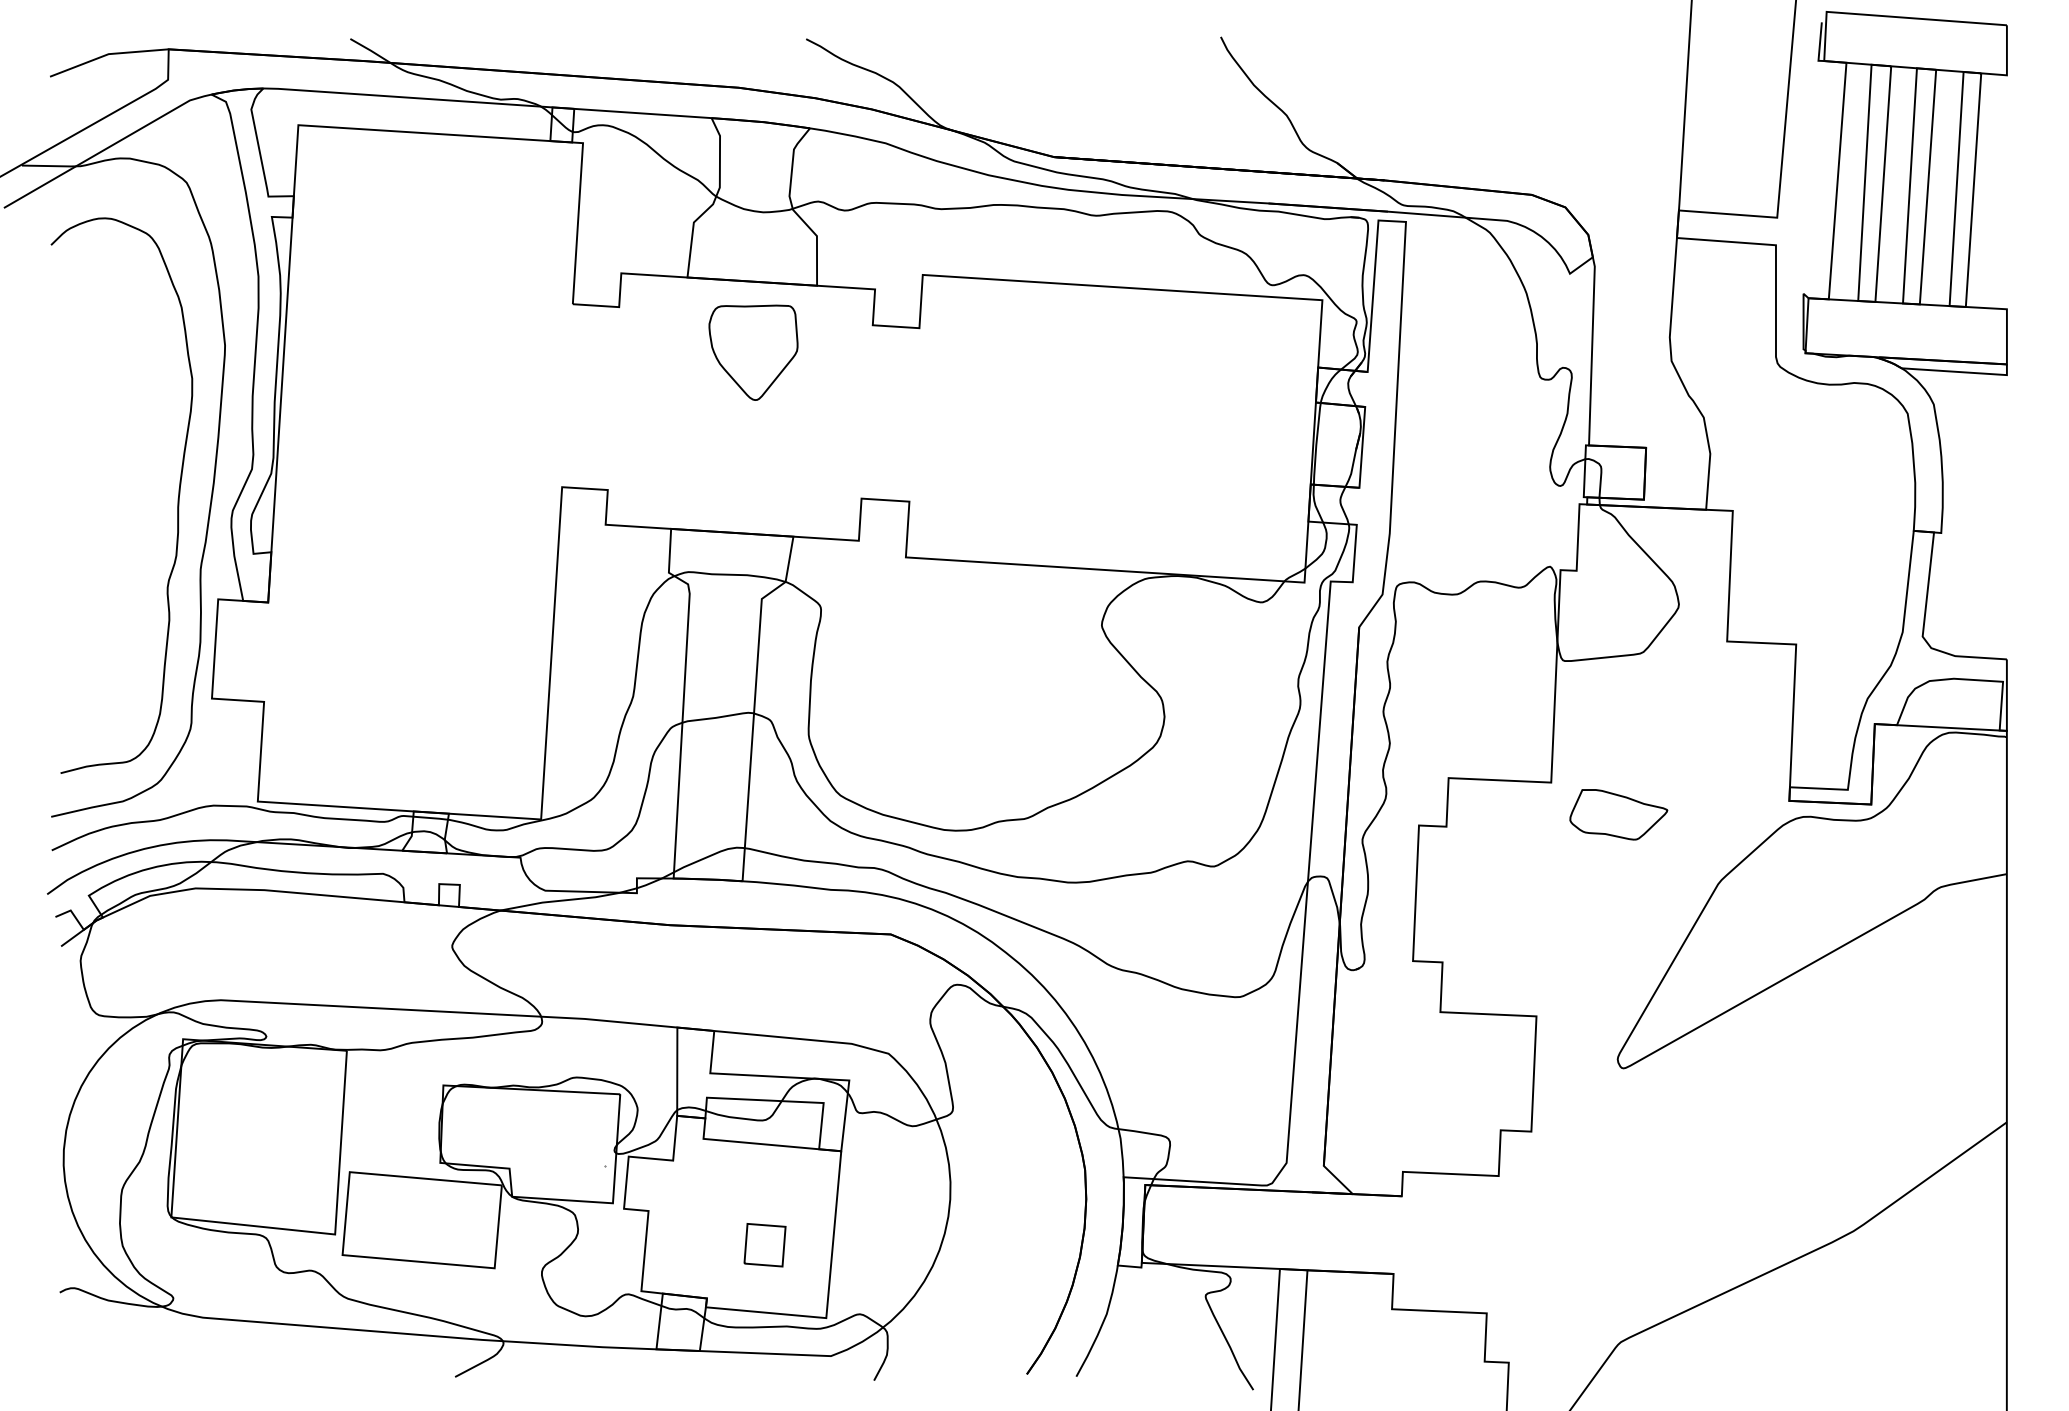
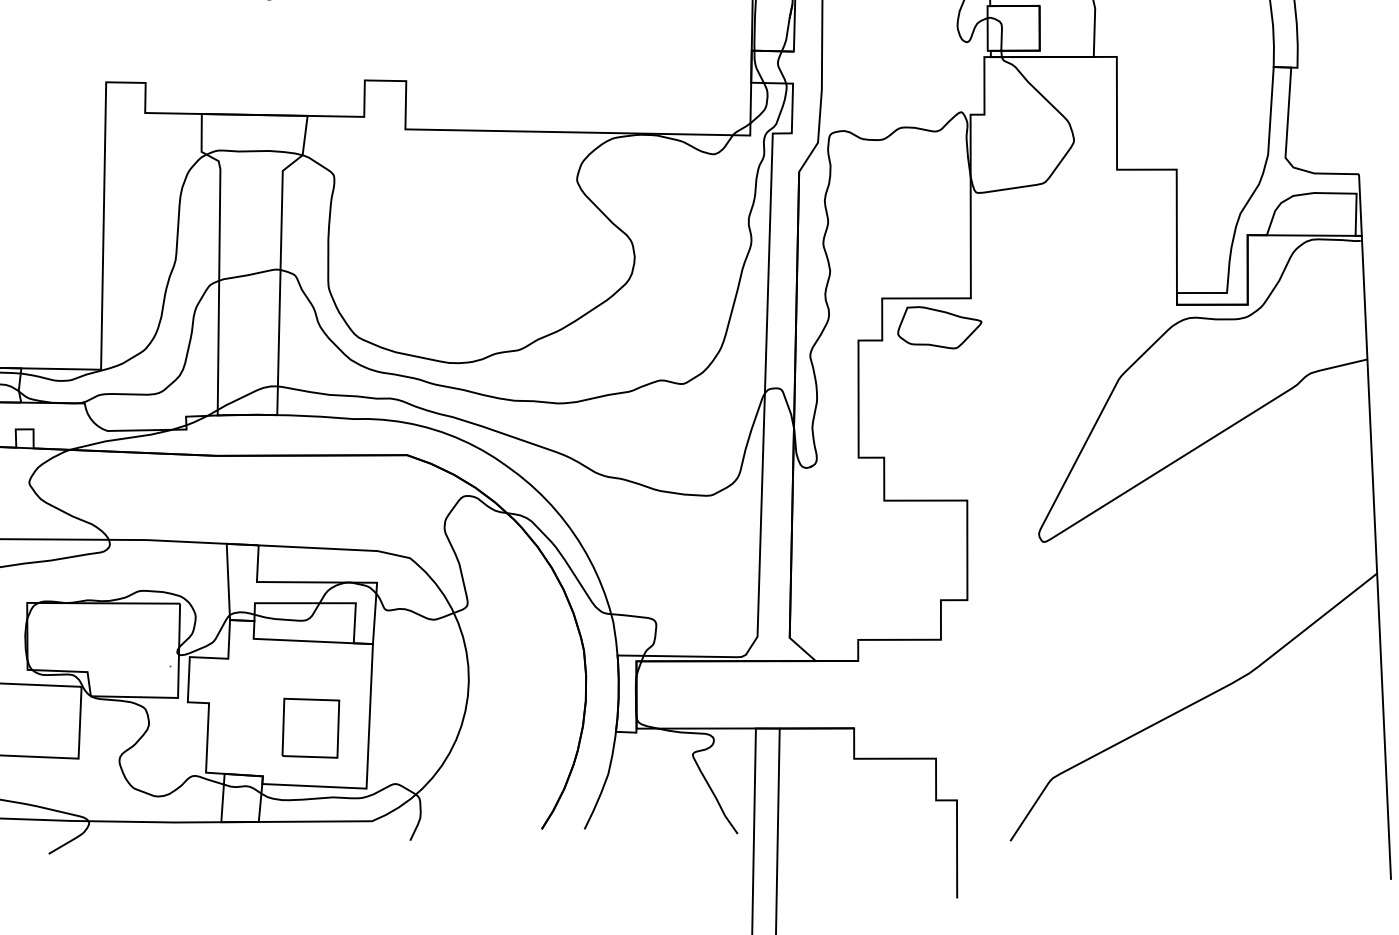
part: (1618, 814) -> (939, 327), moved
part: (764, 1244) -> (310, 727), size x1.67

